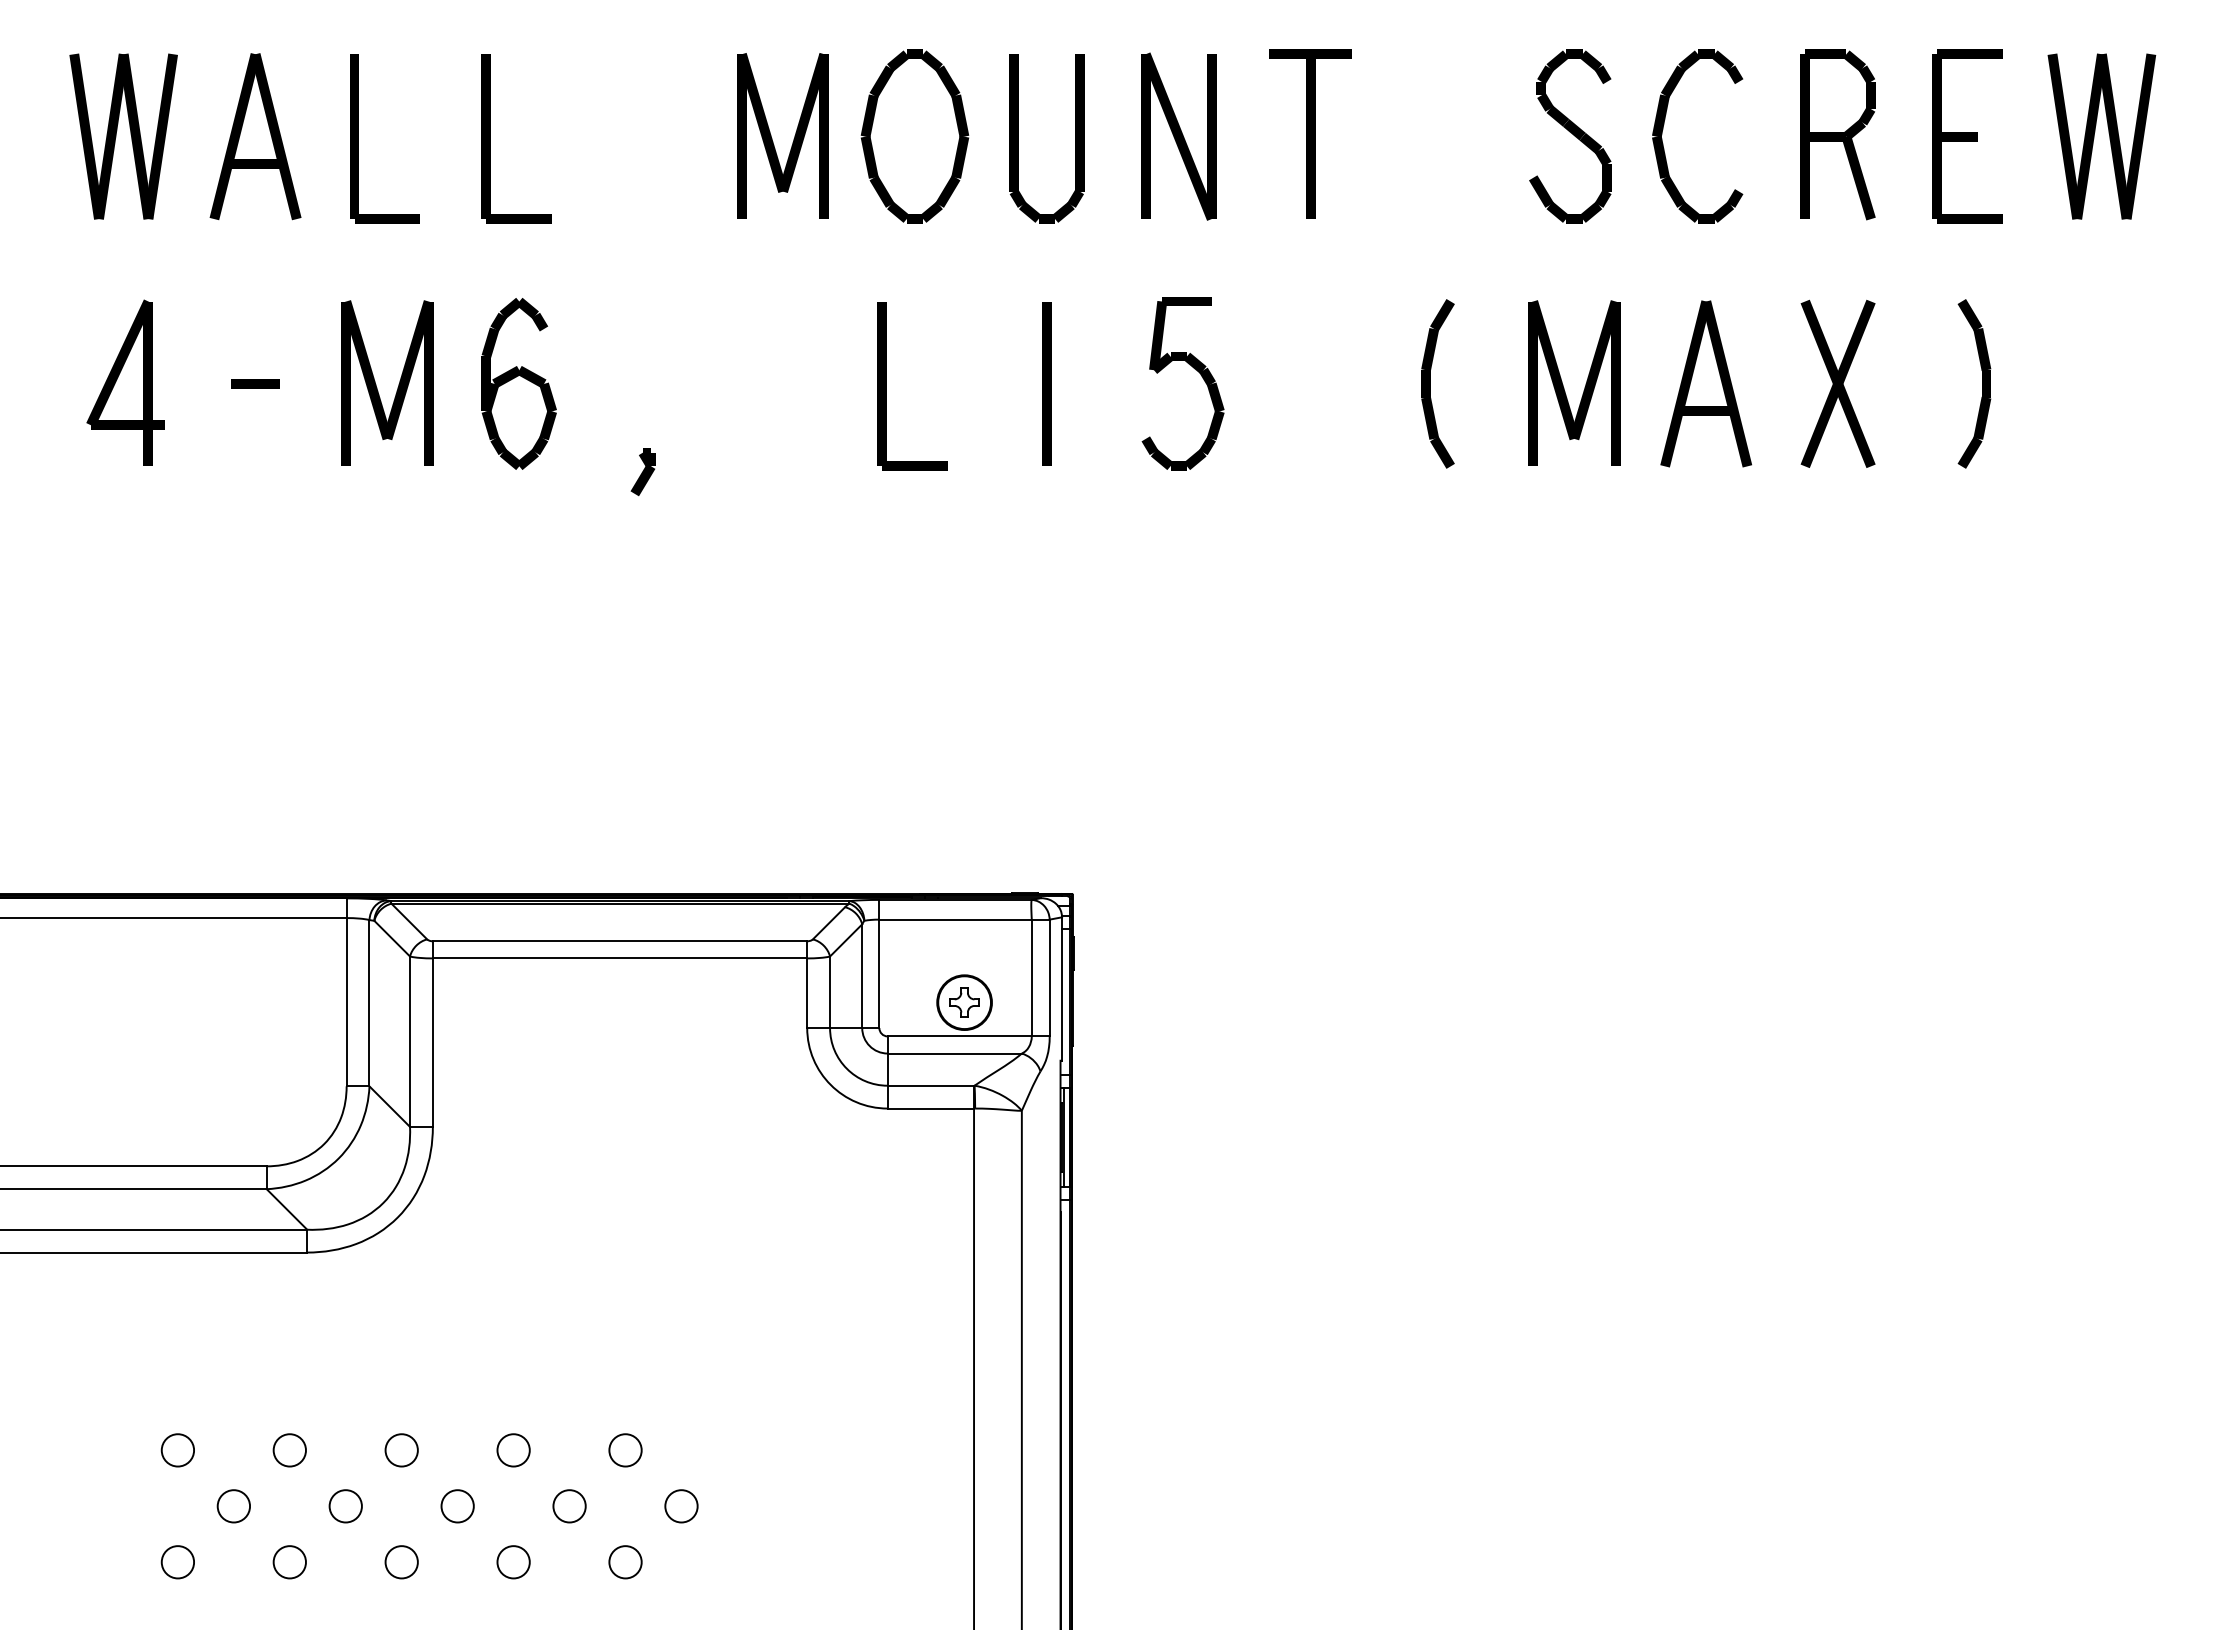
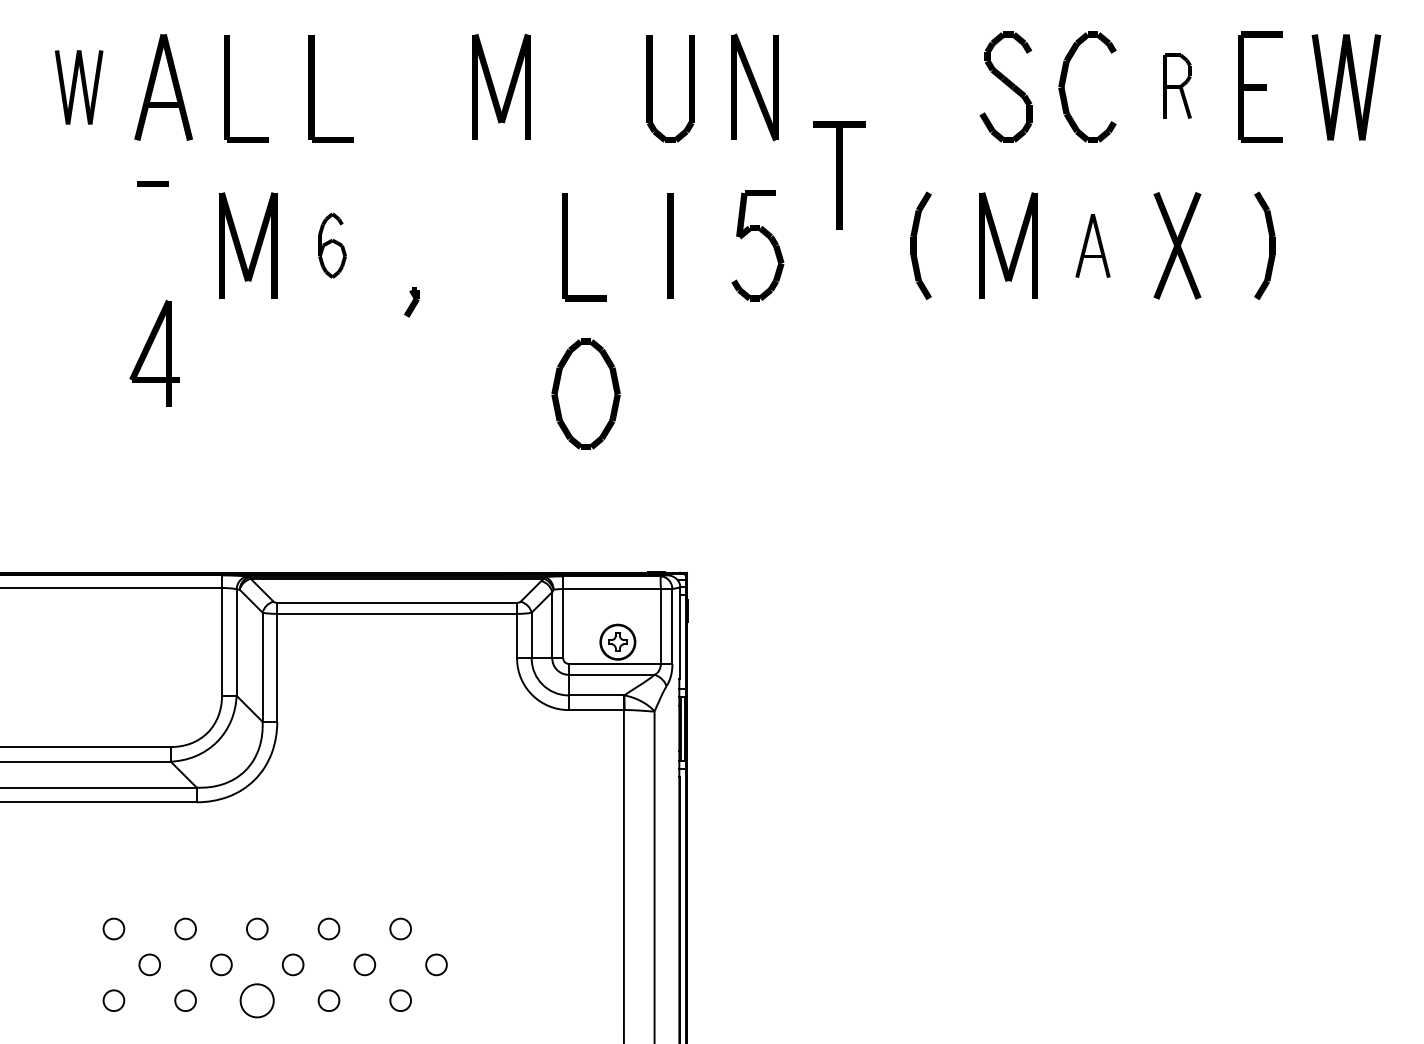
part: (1310, 133) -> (839, 175), moved
part: (1838, 133) -> (1177, 85), size x0.6
part: (914, 135) -> (585, 393), moved
part: (122, 136) -> (78, 87), size x0.7
part: (125, 383) -> (154, 353), moved
line: (255, 383) -> (152, 183), moved
part: (519, 383) -> (332, 245), size x0.6
part: (1705, 383) -> (1092, 245), size x0.6
circle: (402, 1561) -> (257, 1000), size x1.6

